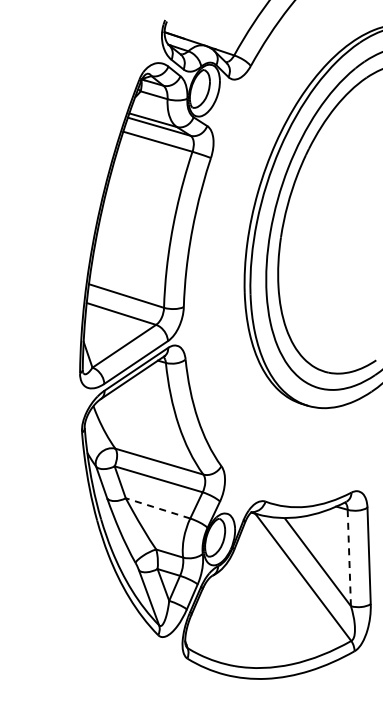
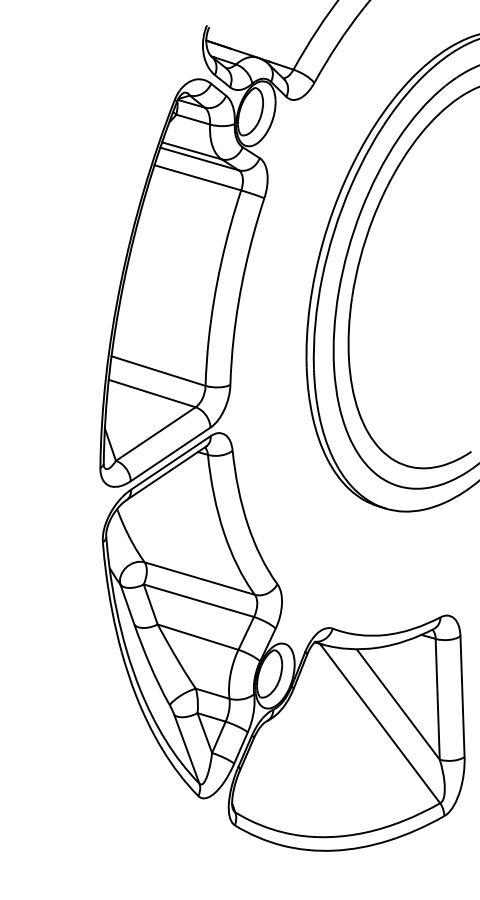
line: (158, 508) -> (198, 637), dashed -> solid
line: (349, 557) -> (437, 698), dashed -> solid

